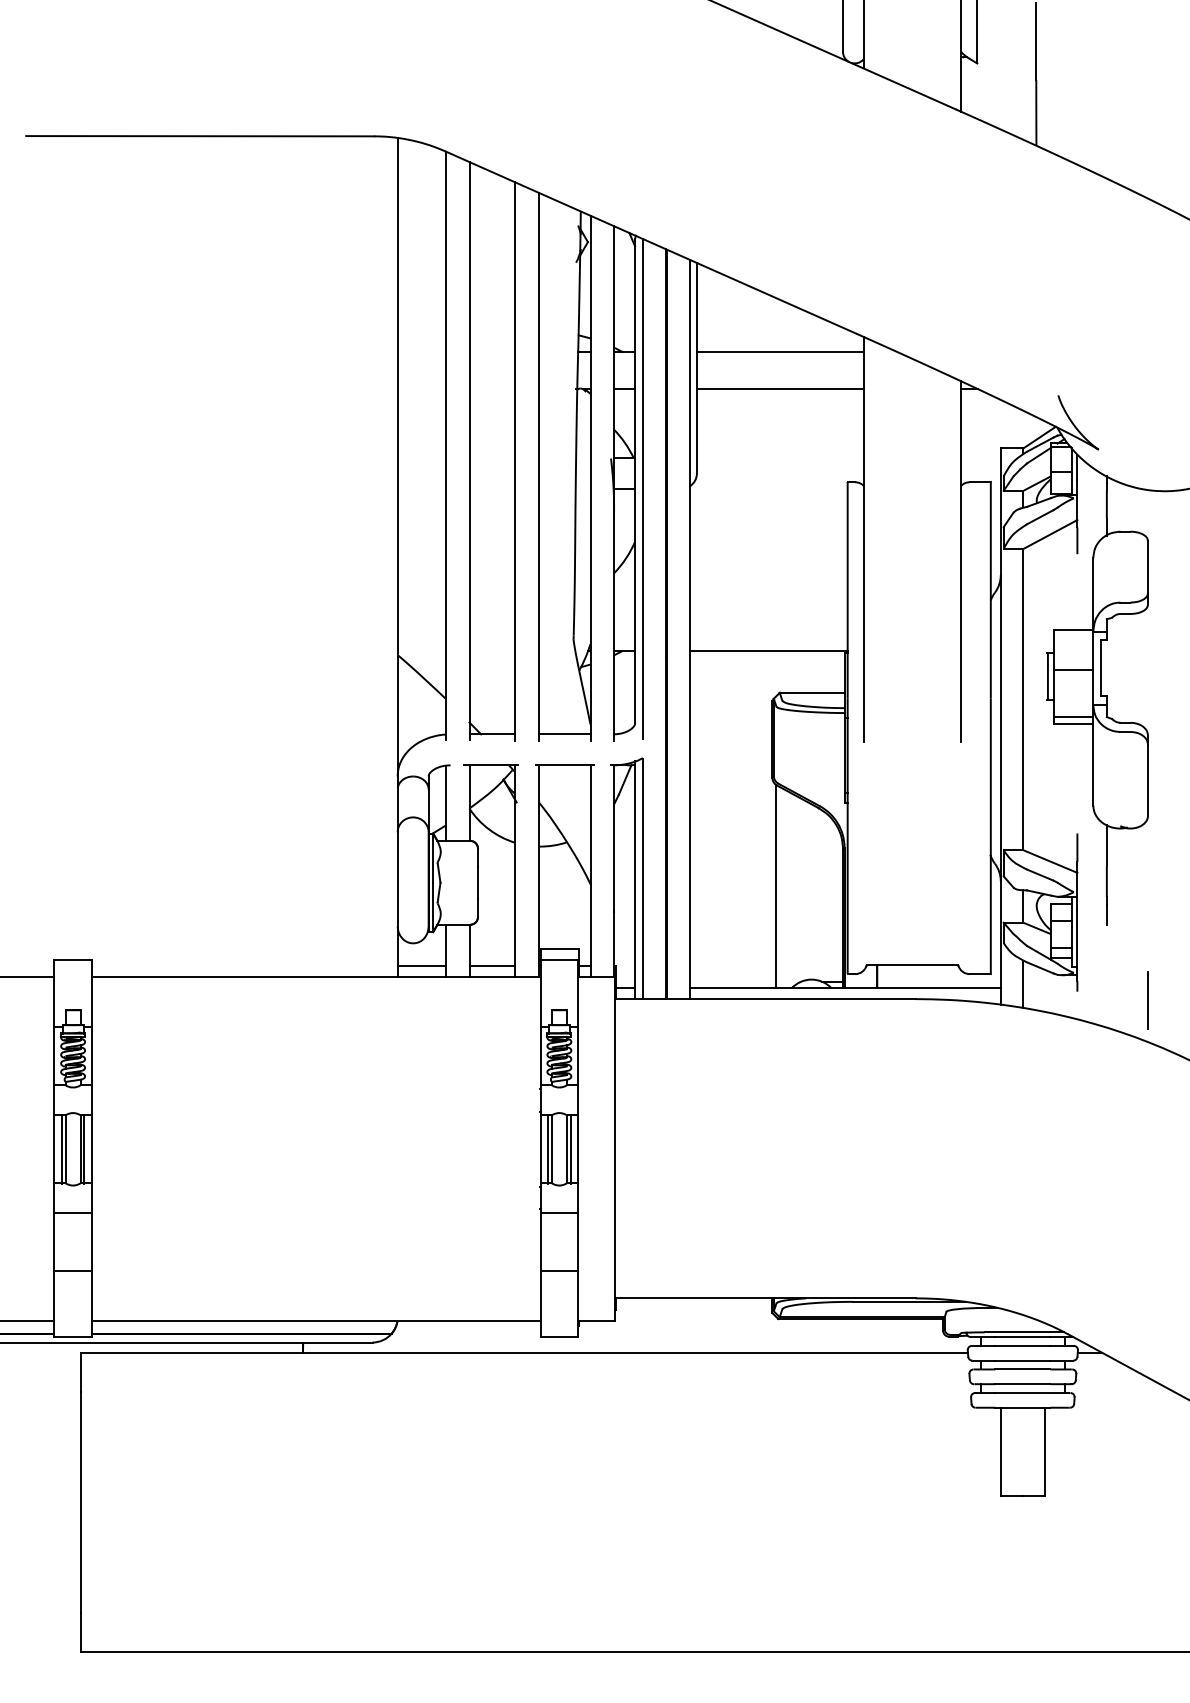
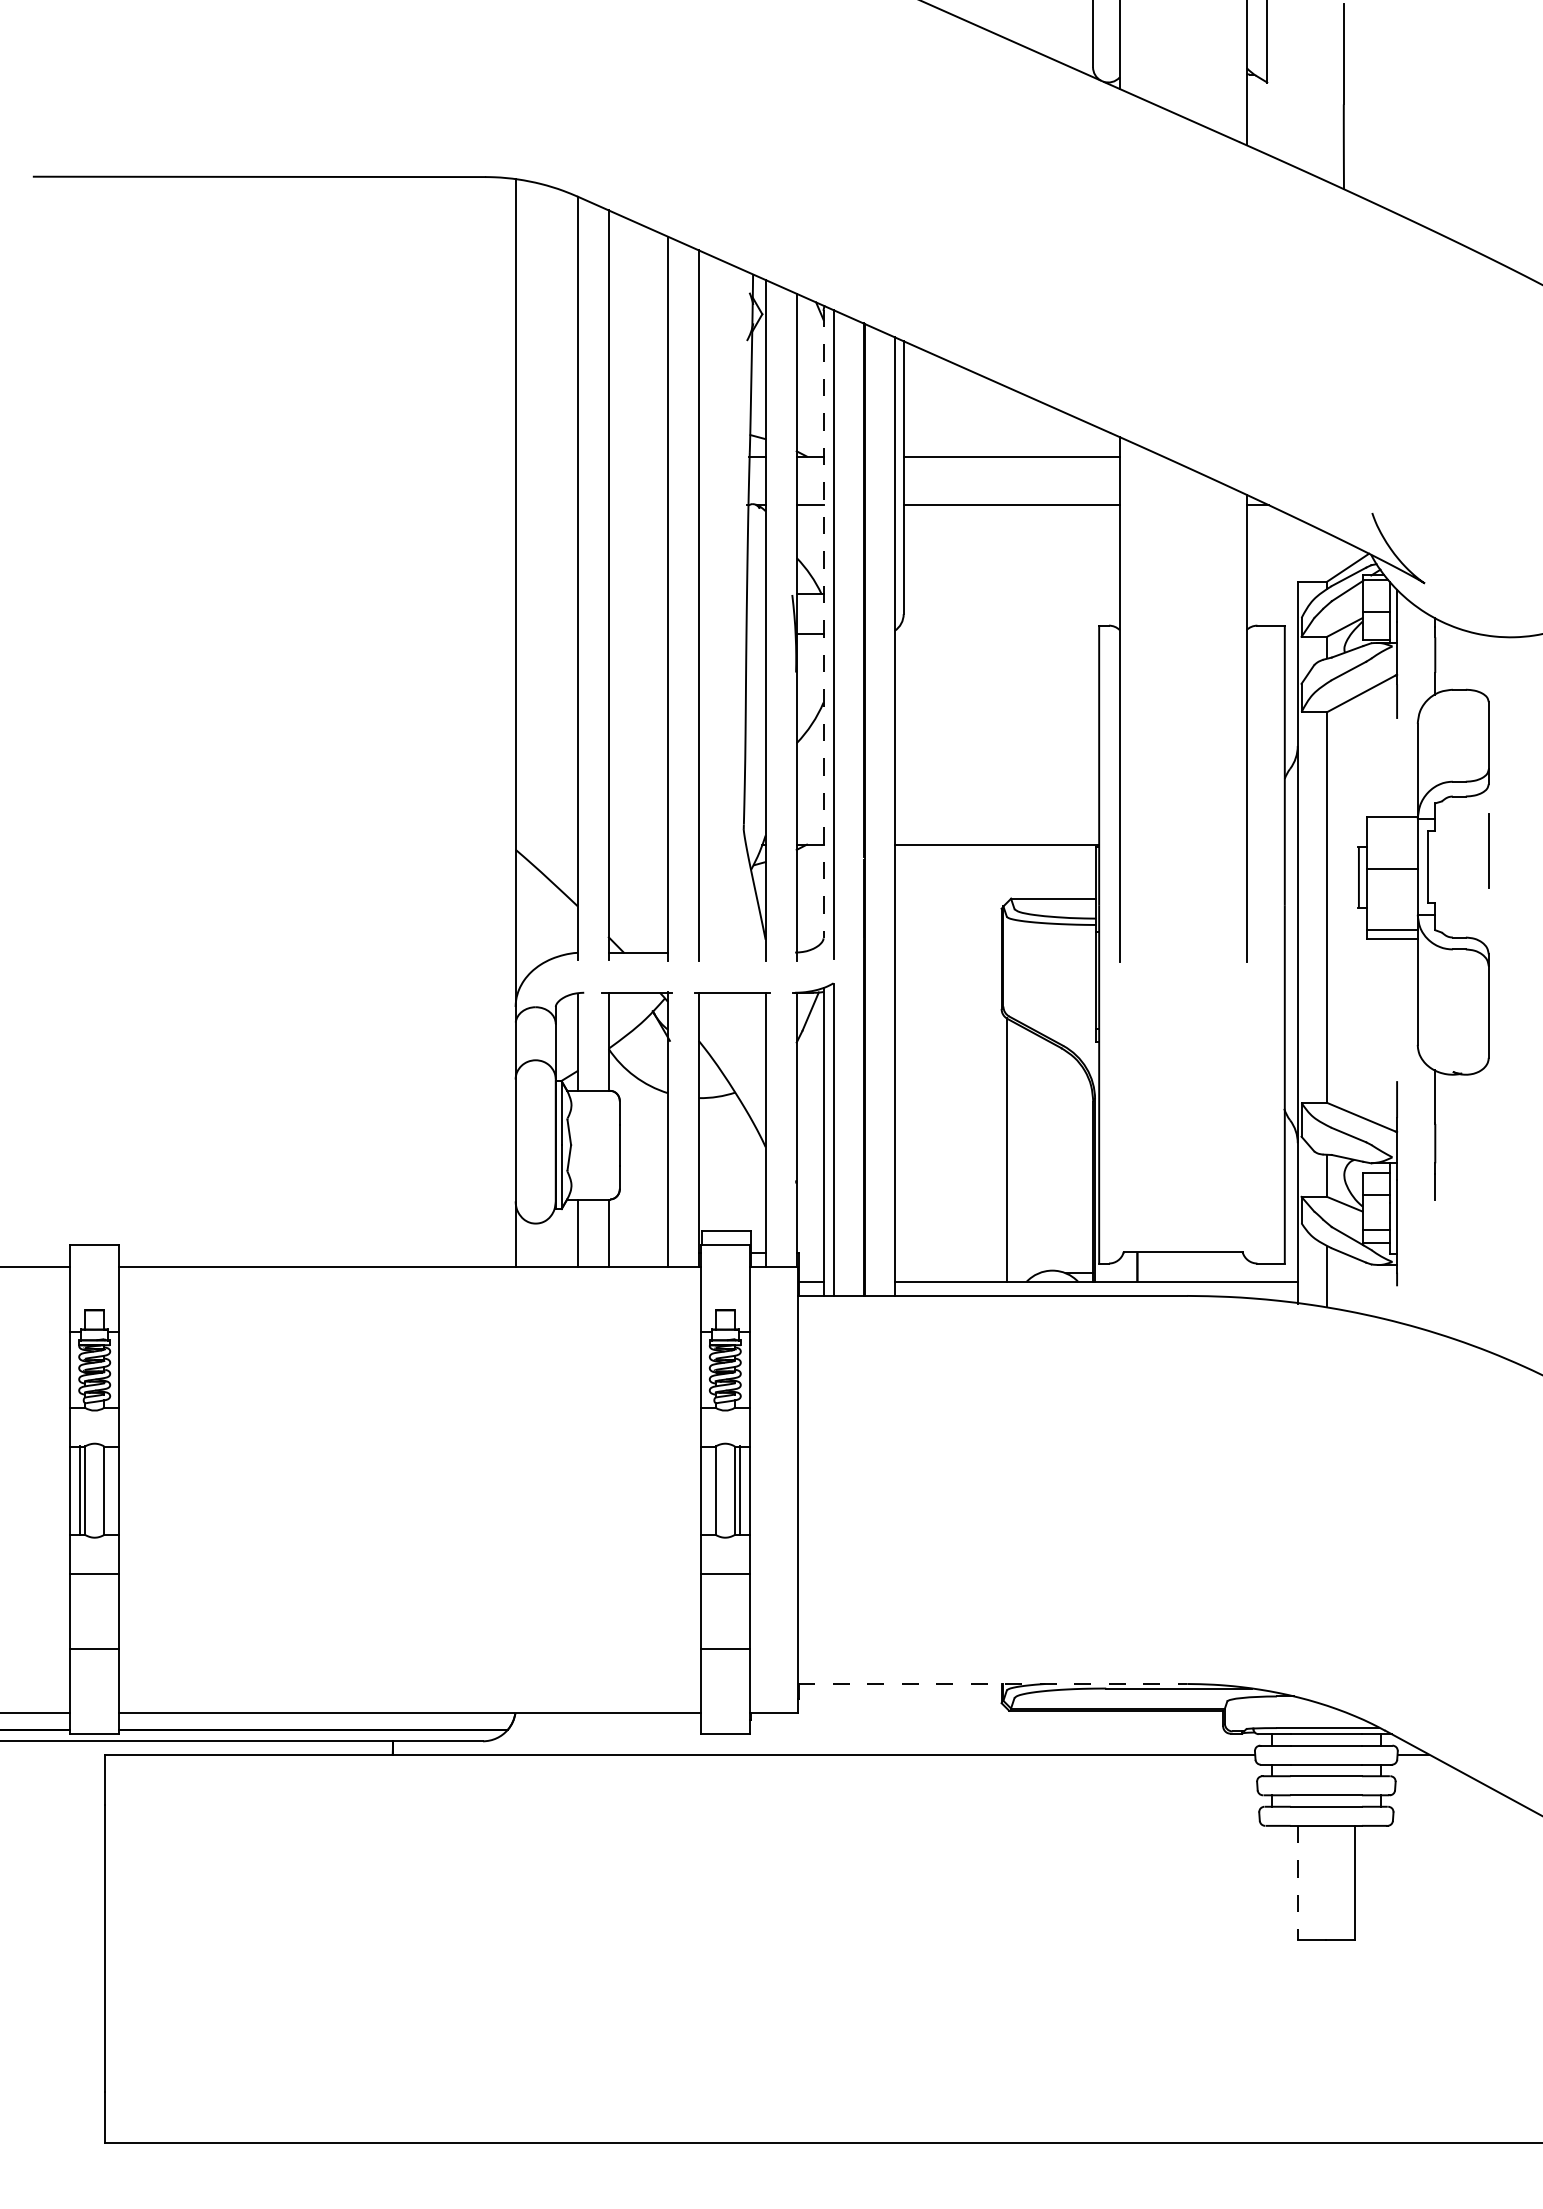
line: (635, 481) -> (823, 624), solid -> dashed
line: (564, 734) -> (732, 952), removed
line: (421, 965) -> (546, 1252), removed
line: (492, 965) -> (638, 1252), removed
line: (1147, 999) -> (1488, 850), moved
line: (84, 1149) -> (109, 1490), removed
line: (547, 1149) -> (710, 1490), removed
line: (765, 1297) -> (992, 1683), solid -> dashed
line: (1001, 1452) -> (1298, 1883), solid -> dashed

